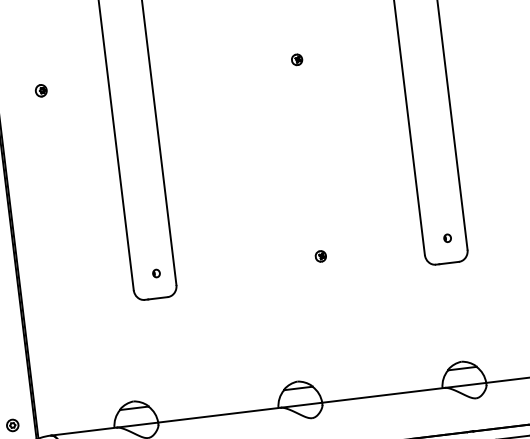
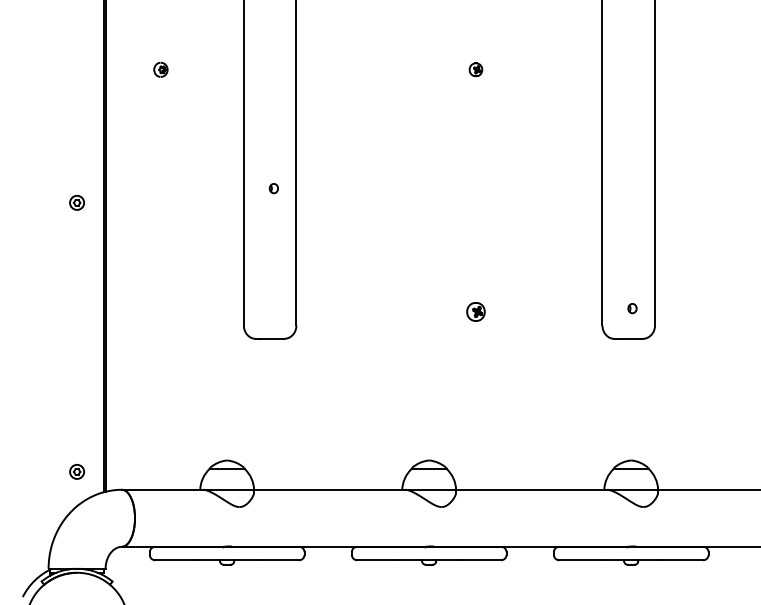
part: (320, 256) -> (475, 311), size x1.4
part: (156, 273) -> (273, 188), moved

